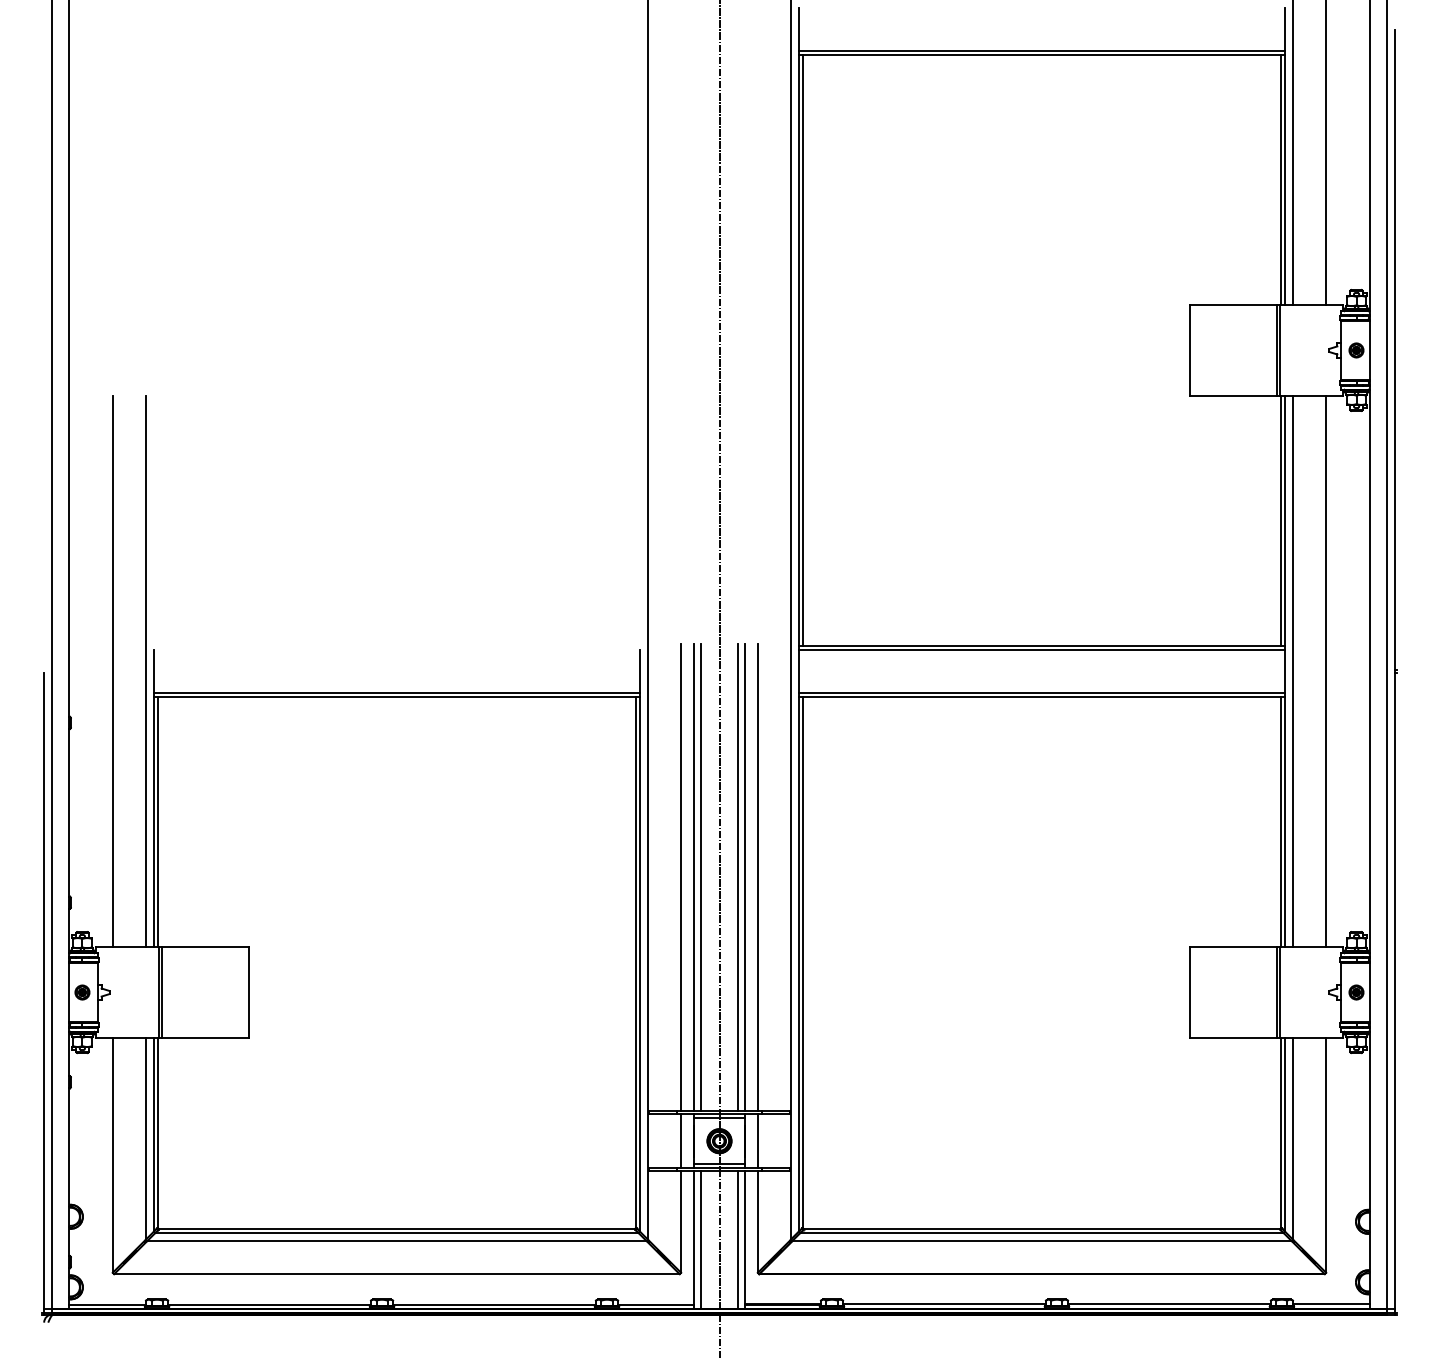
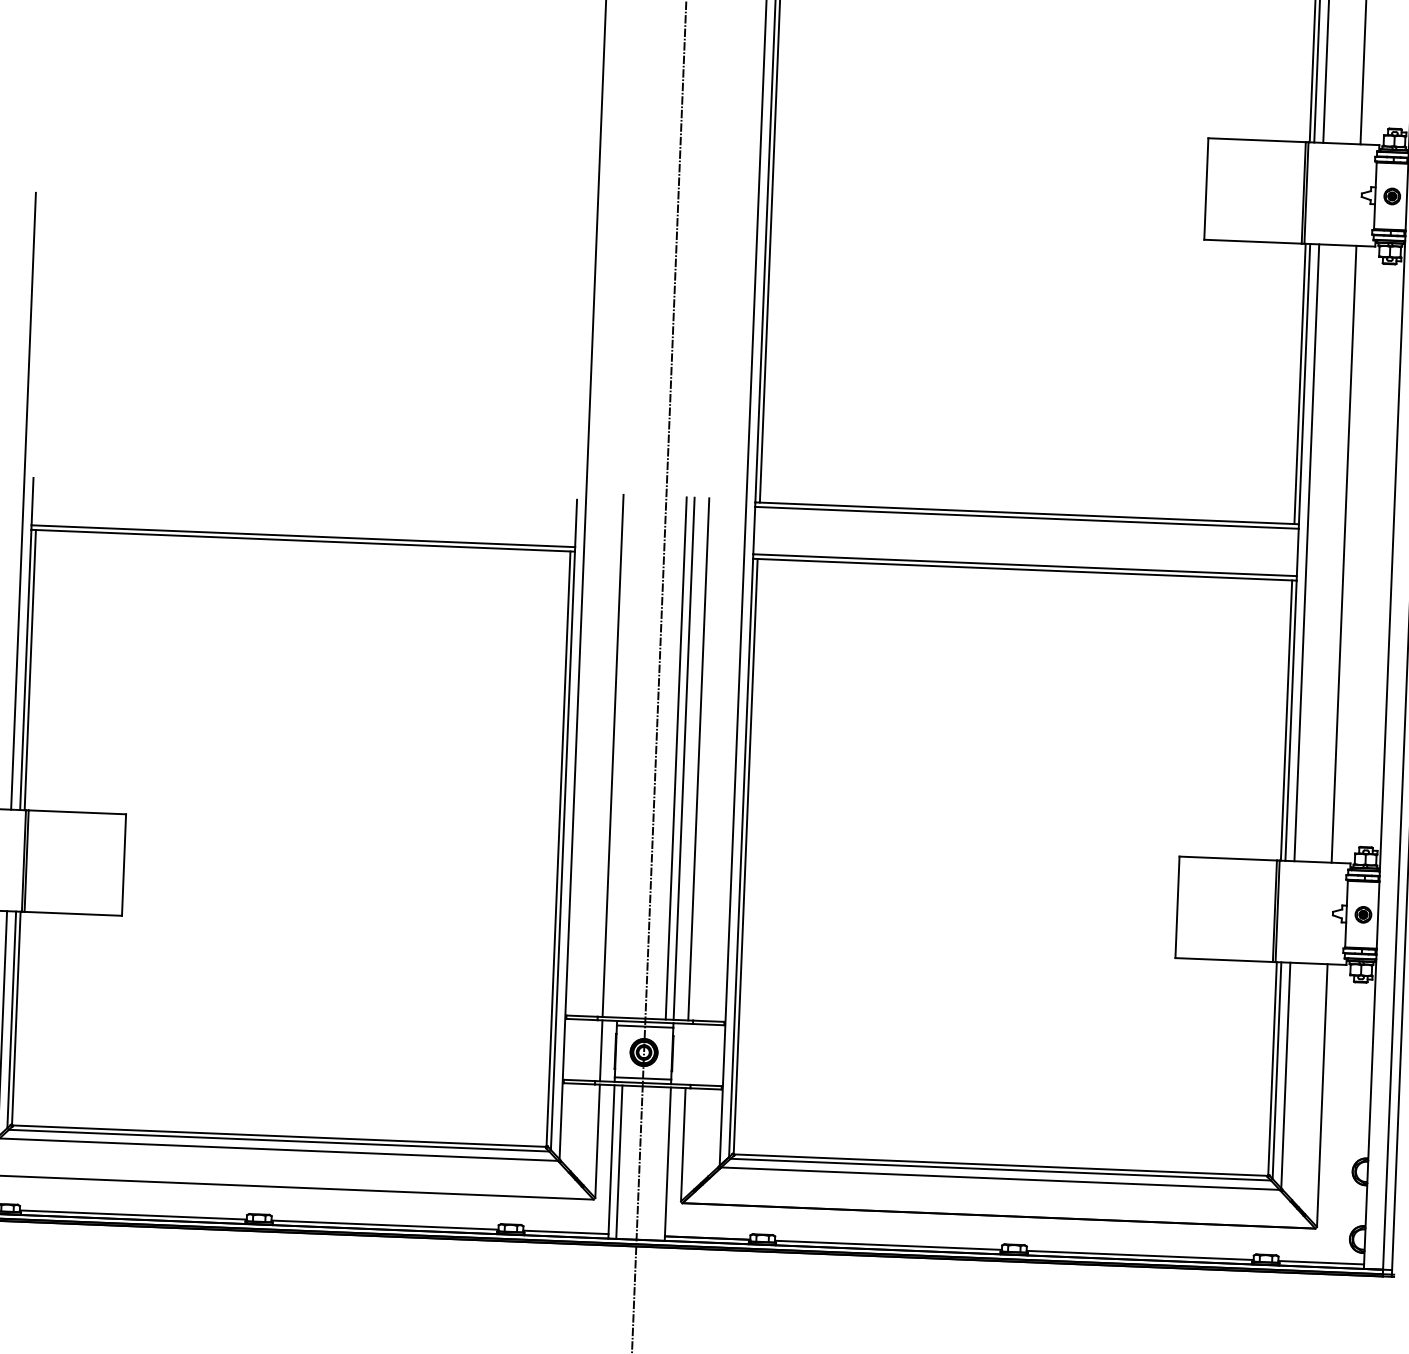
line: (694, 877) -> (627, 756), removed
line: (701, 877) -> (635, 756), removed
line: (757, 1141) -> (686, 1054), removed
line: (737, 1239) -> (659, 1163), removed

